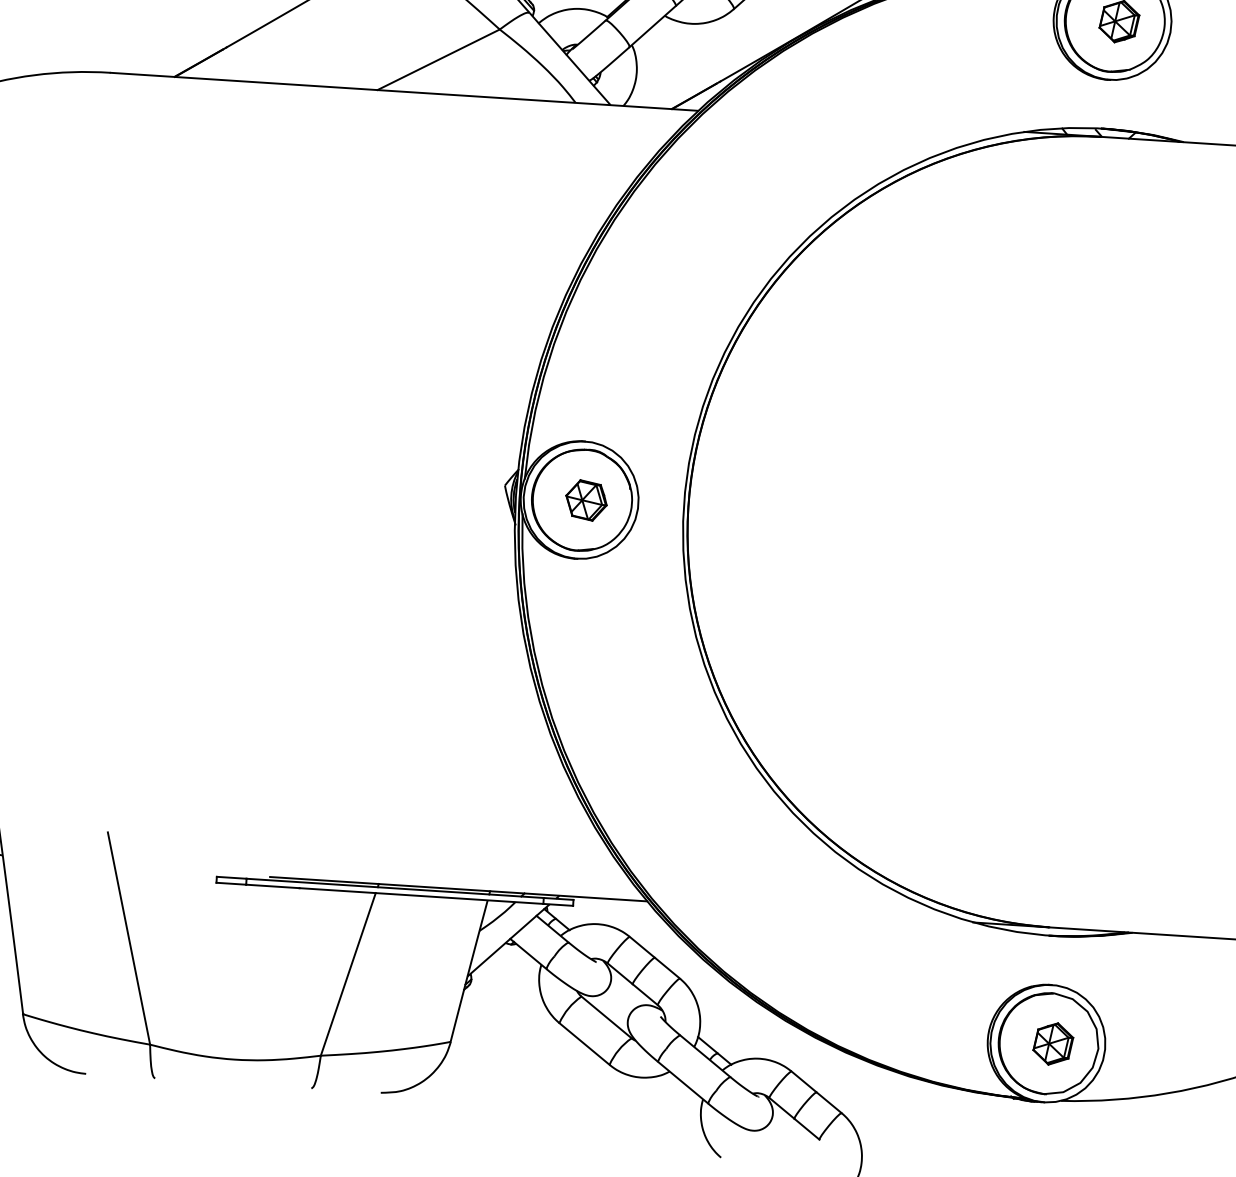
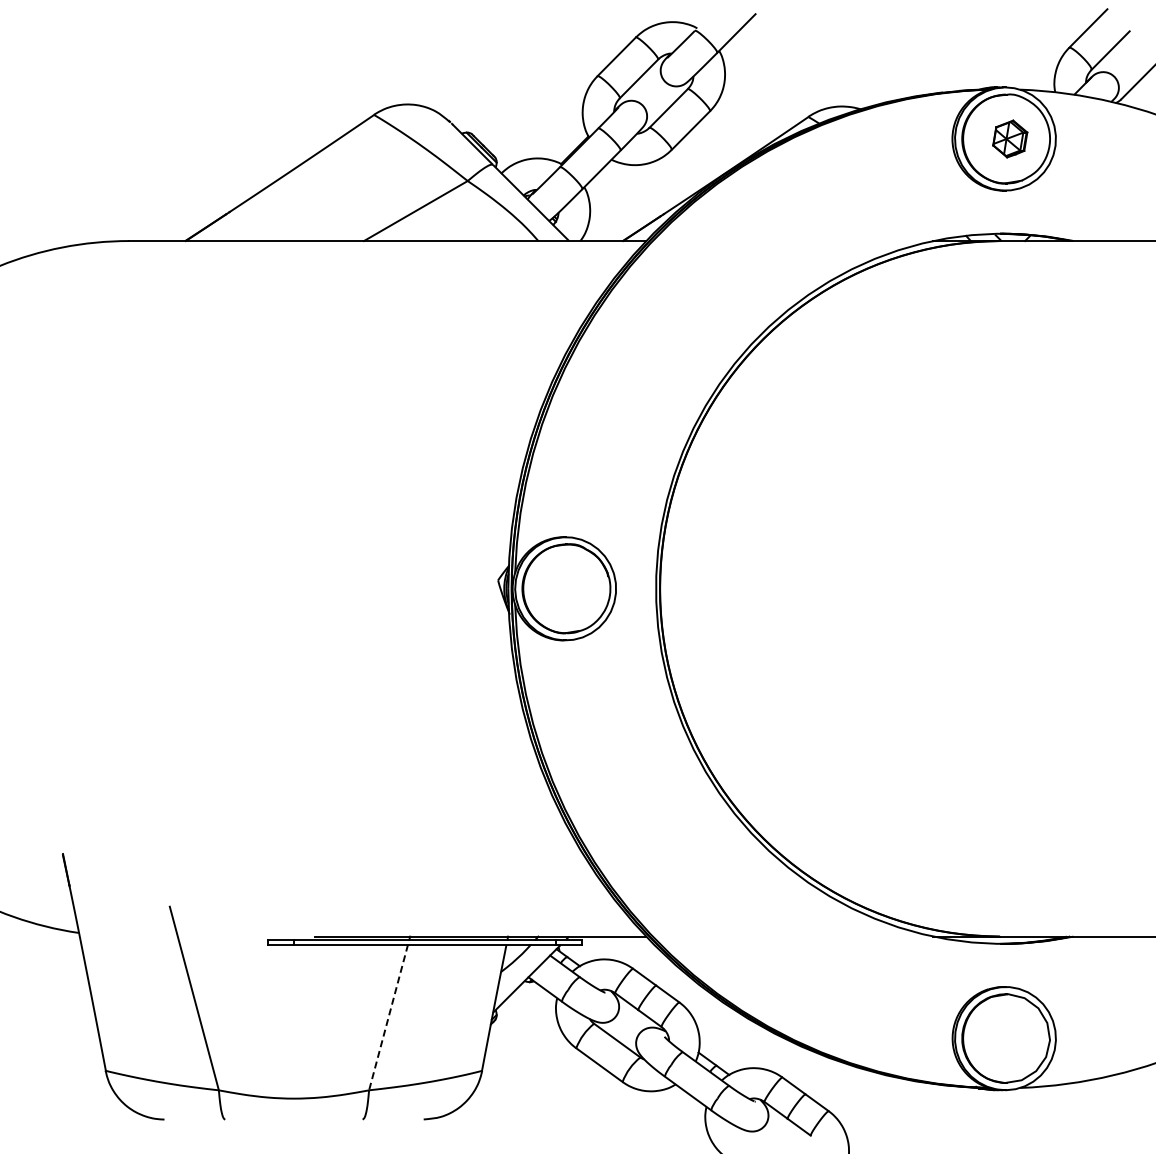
part: (586, 500) -> (570, 588), removed
line: (348, 975) -> (388, 1018), solid -> dashed
part: (1053, 1043) -> (1010, 1038), removed

